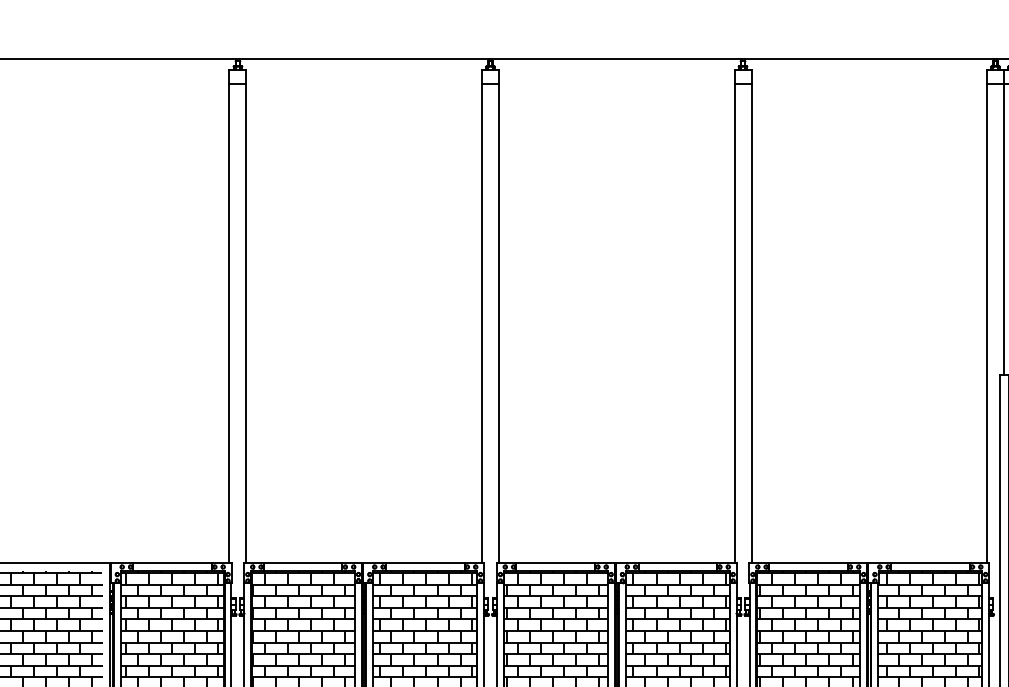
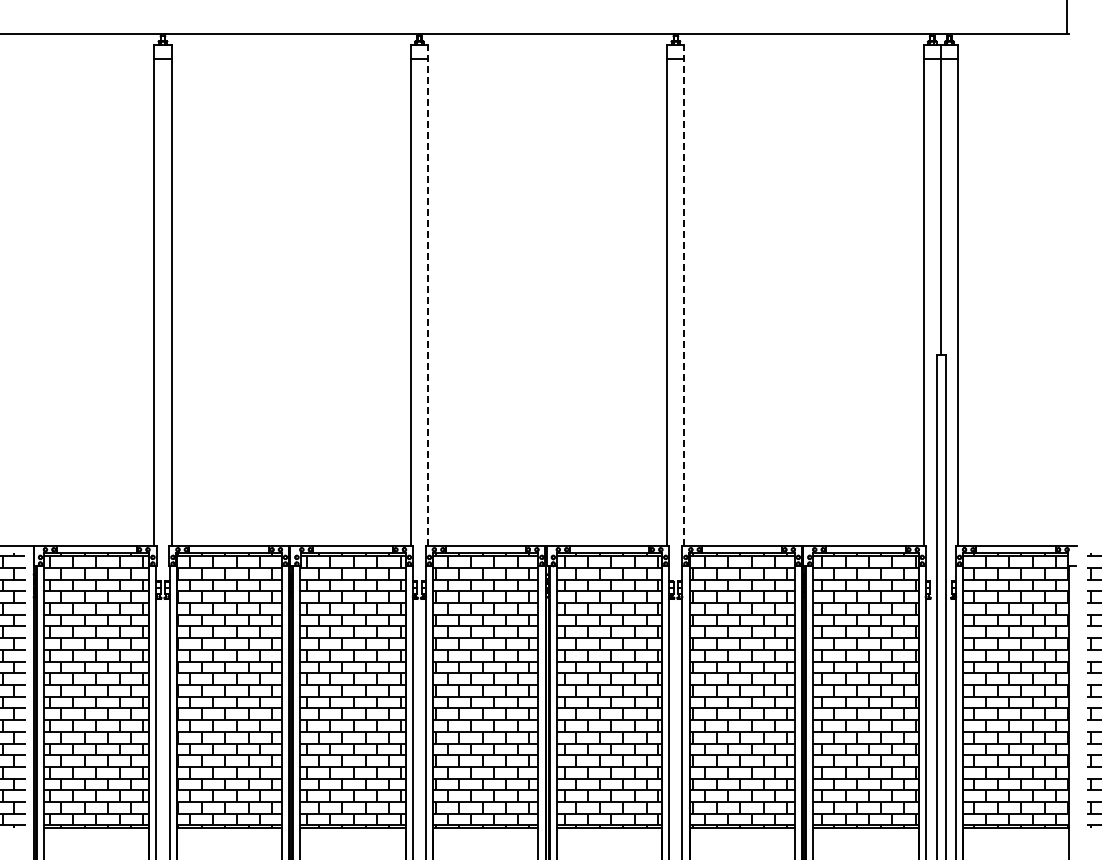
line: (499, 316) -> (428, 295), solid -> dashed
line: (751, 316) -> (684, 295), solid -> dashed

